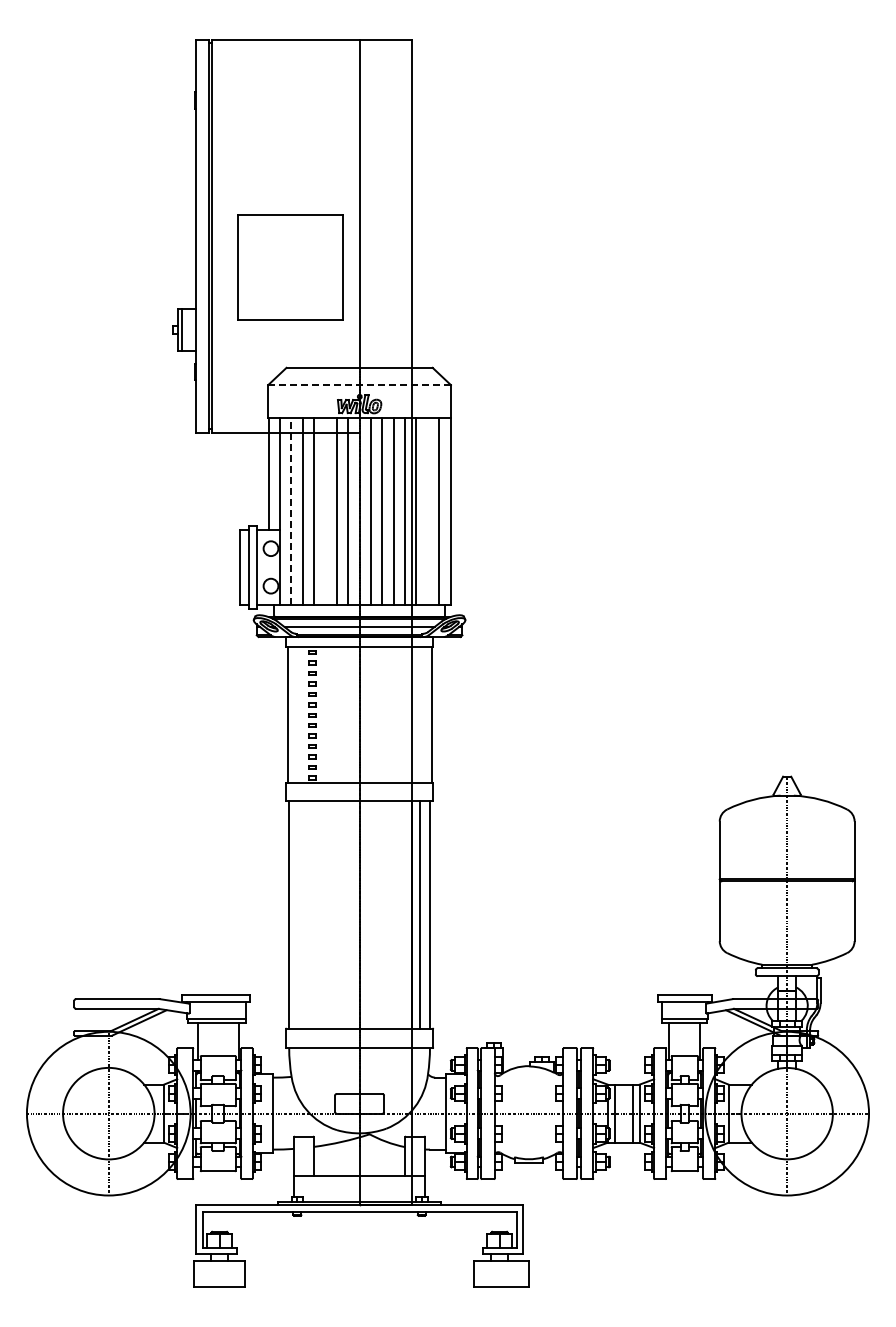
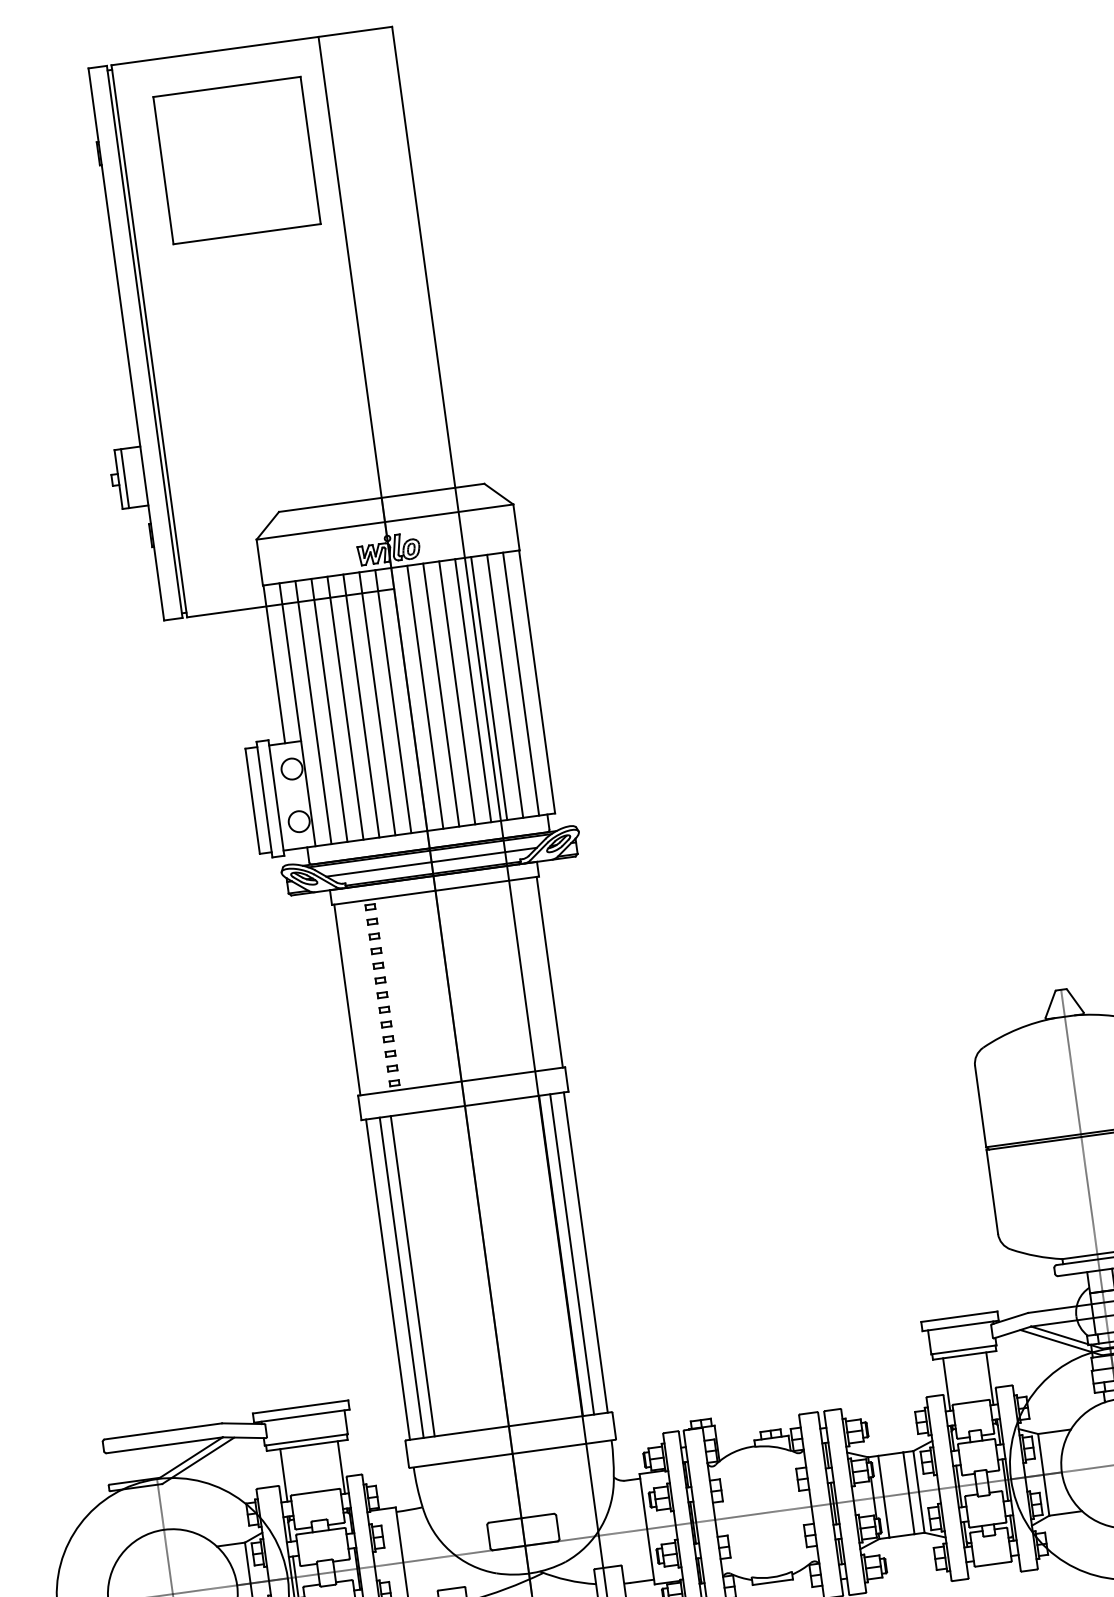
part: (290, 267) -> (236, 160), moved
line: (359, 385) -> (384, 522), dashed -> solid
line: (325, 510) -> (361, 704), added
line: (427, 510) -> (504, 685), added
line: (291, 511) -> (313, 712), dashed -> solid
line: (298, 914) -> (401, 1277), added
line: (306, 914) -> (412, 1276), added

